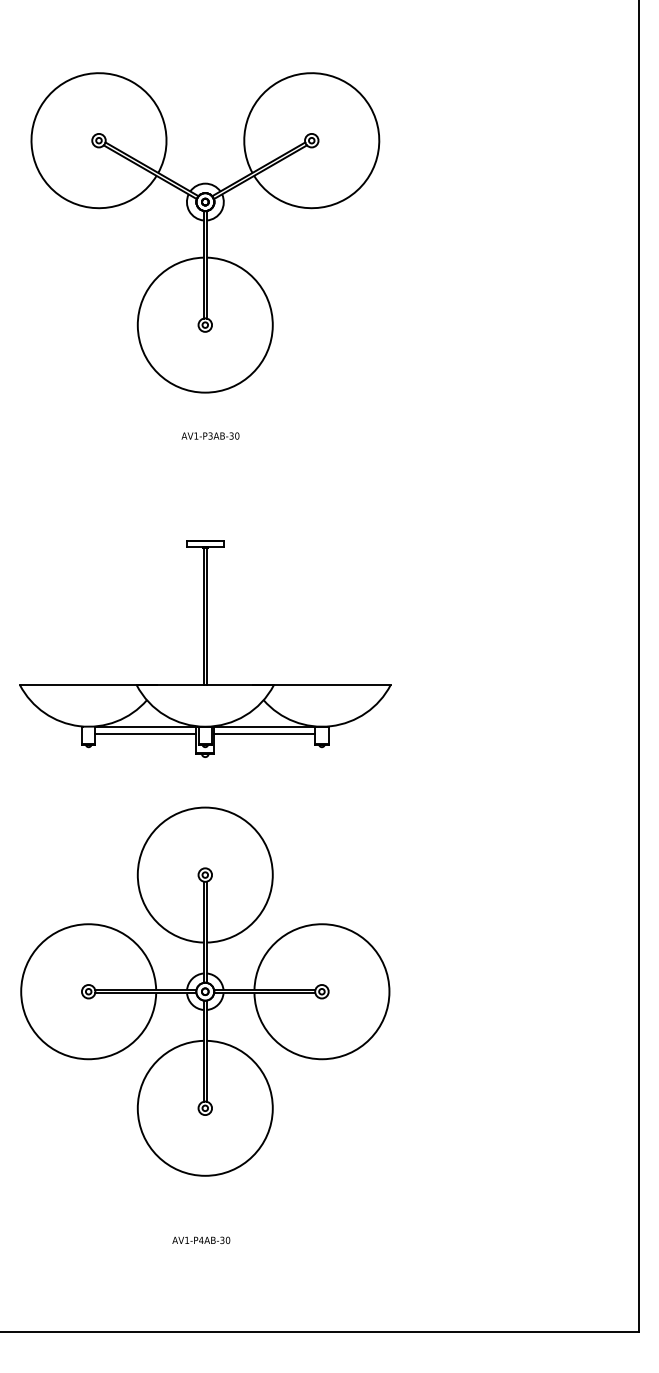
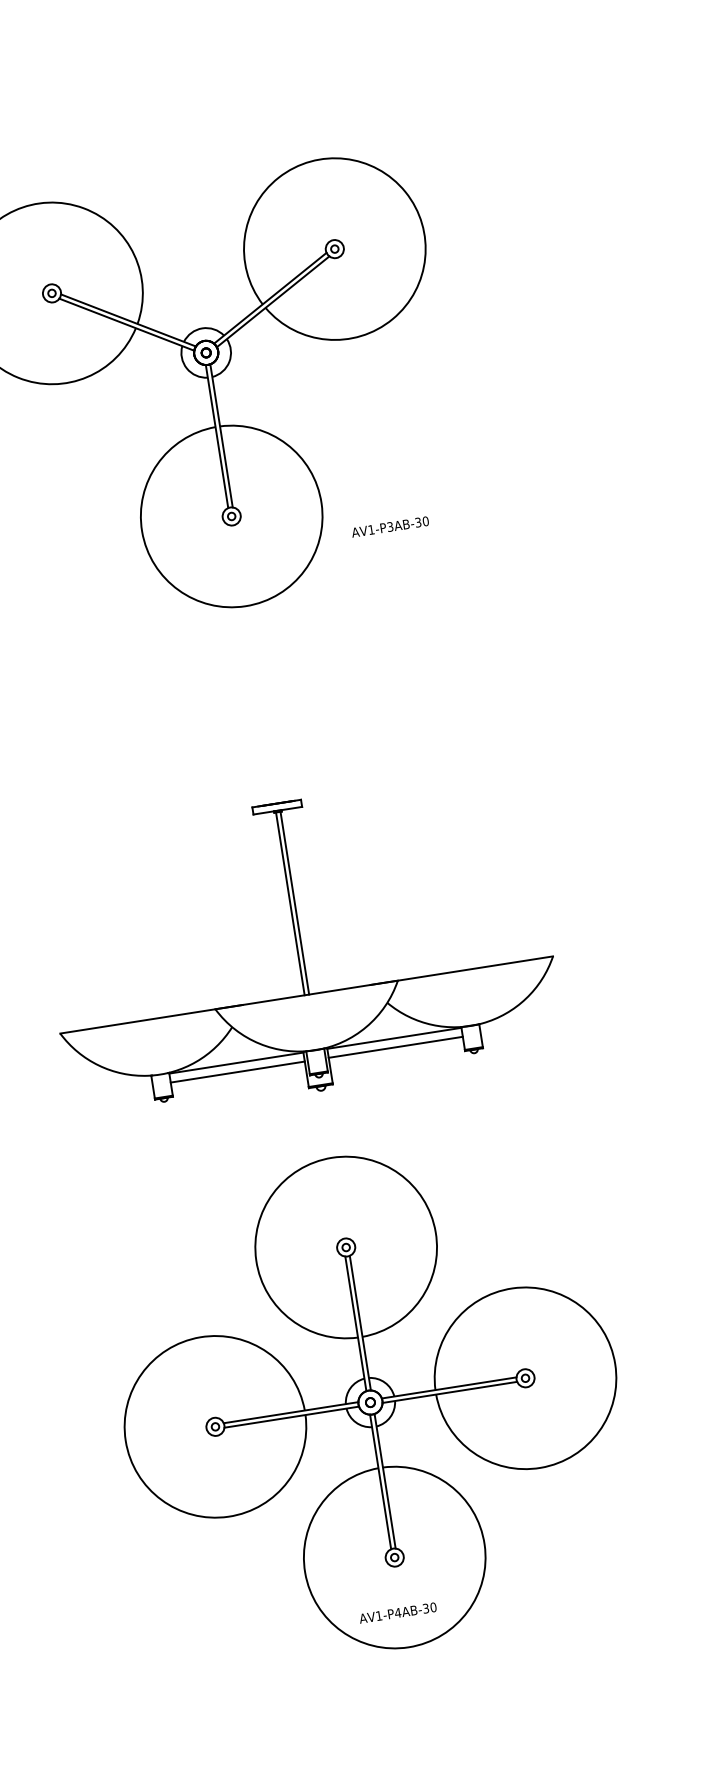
text: (210, 435) -> (390, 526), moved
text: (201, 1239) -> (398, 1611), moved

